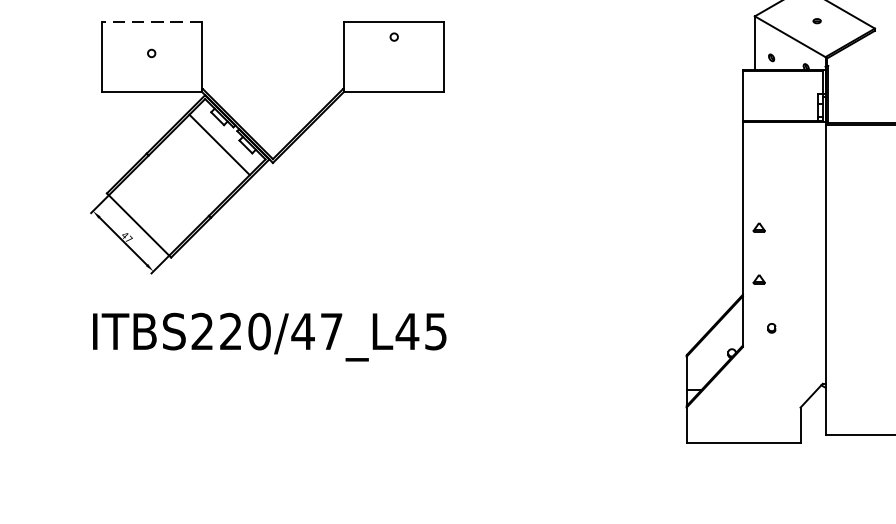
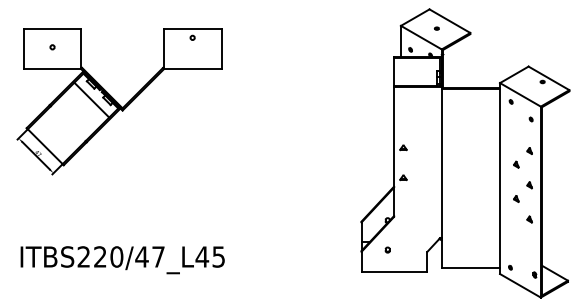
line: (151, 20) -> (52, 28), dashed -> solid
part: (771, 327) -> (387, 249), moved
text: (269, 337) -> (122, 260), moved

